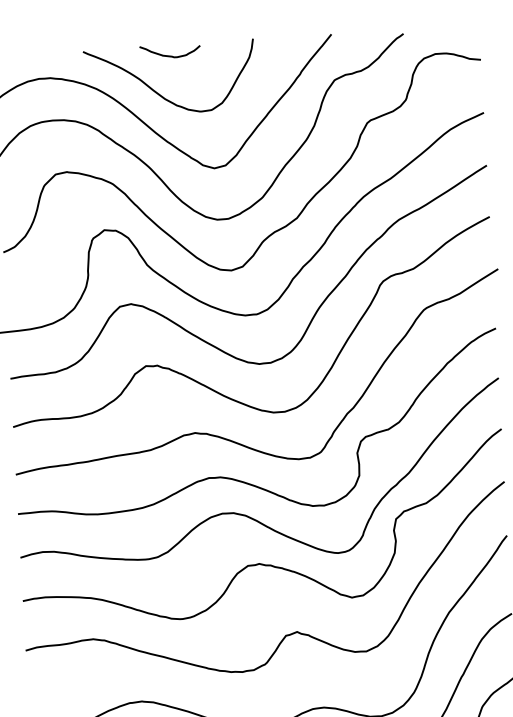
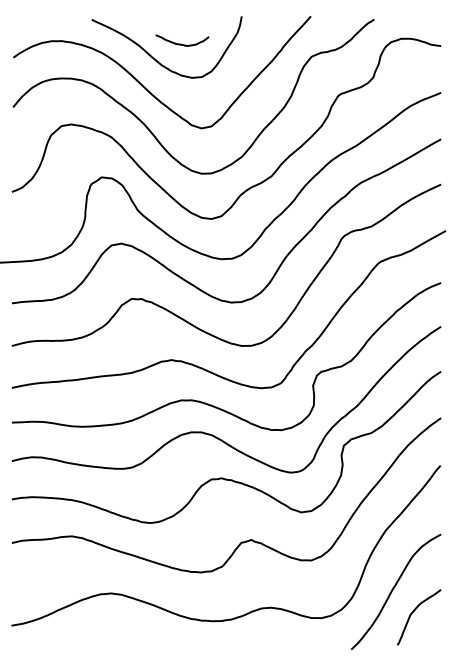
curve: (169, 54) -> (181, 43), moved

